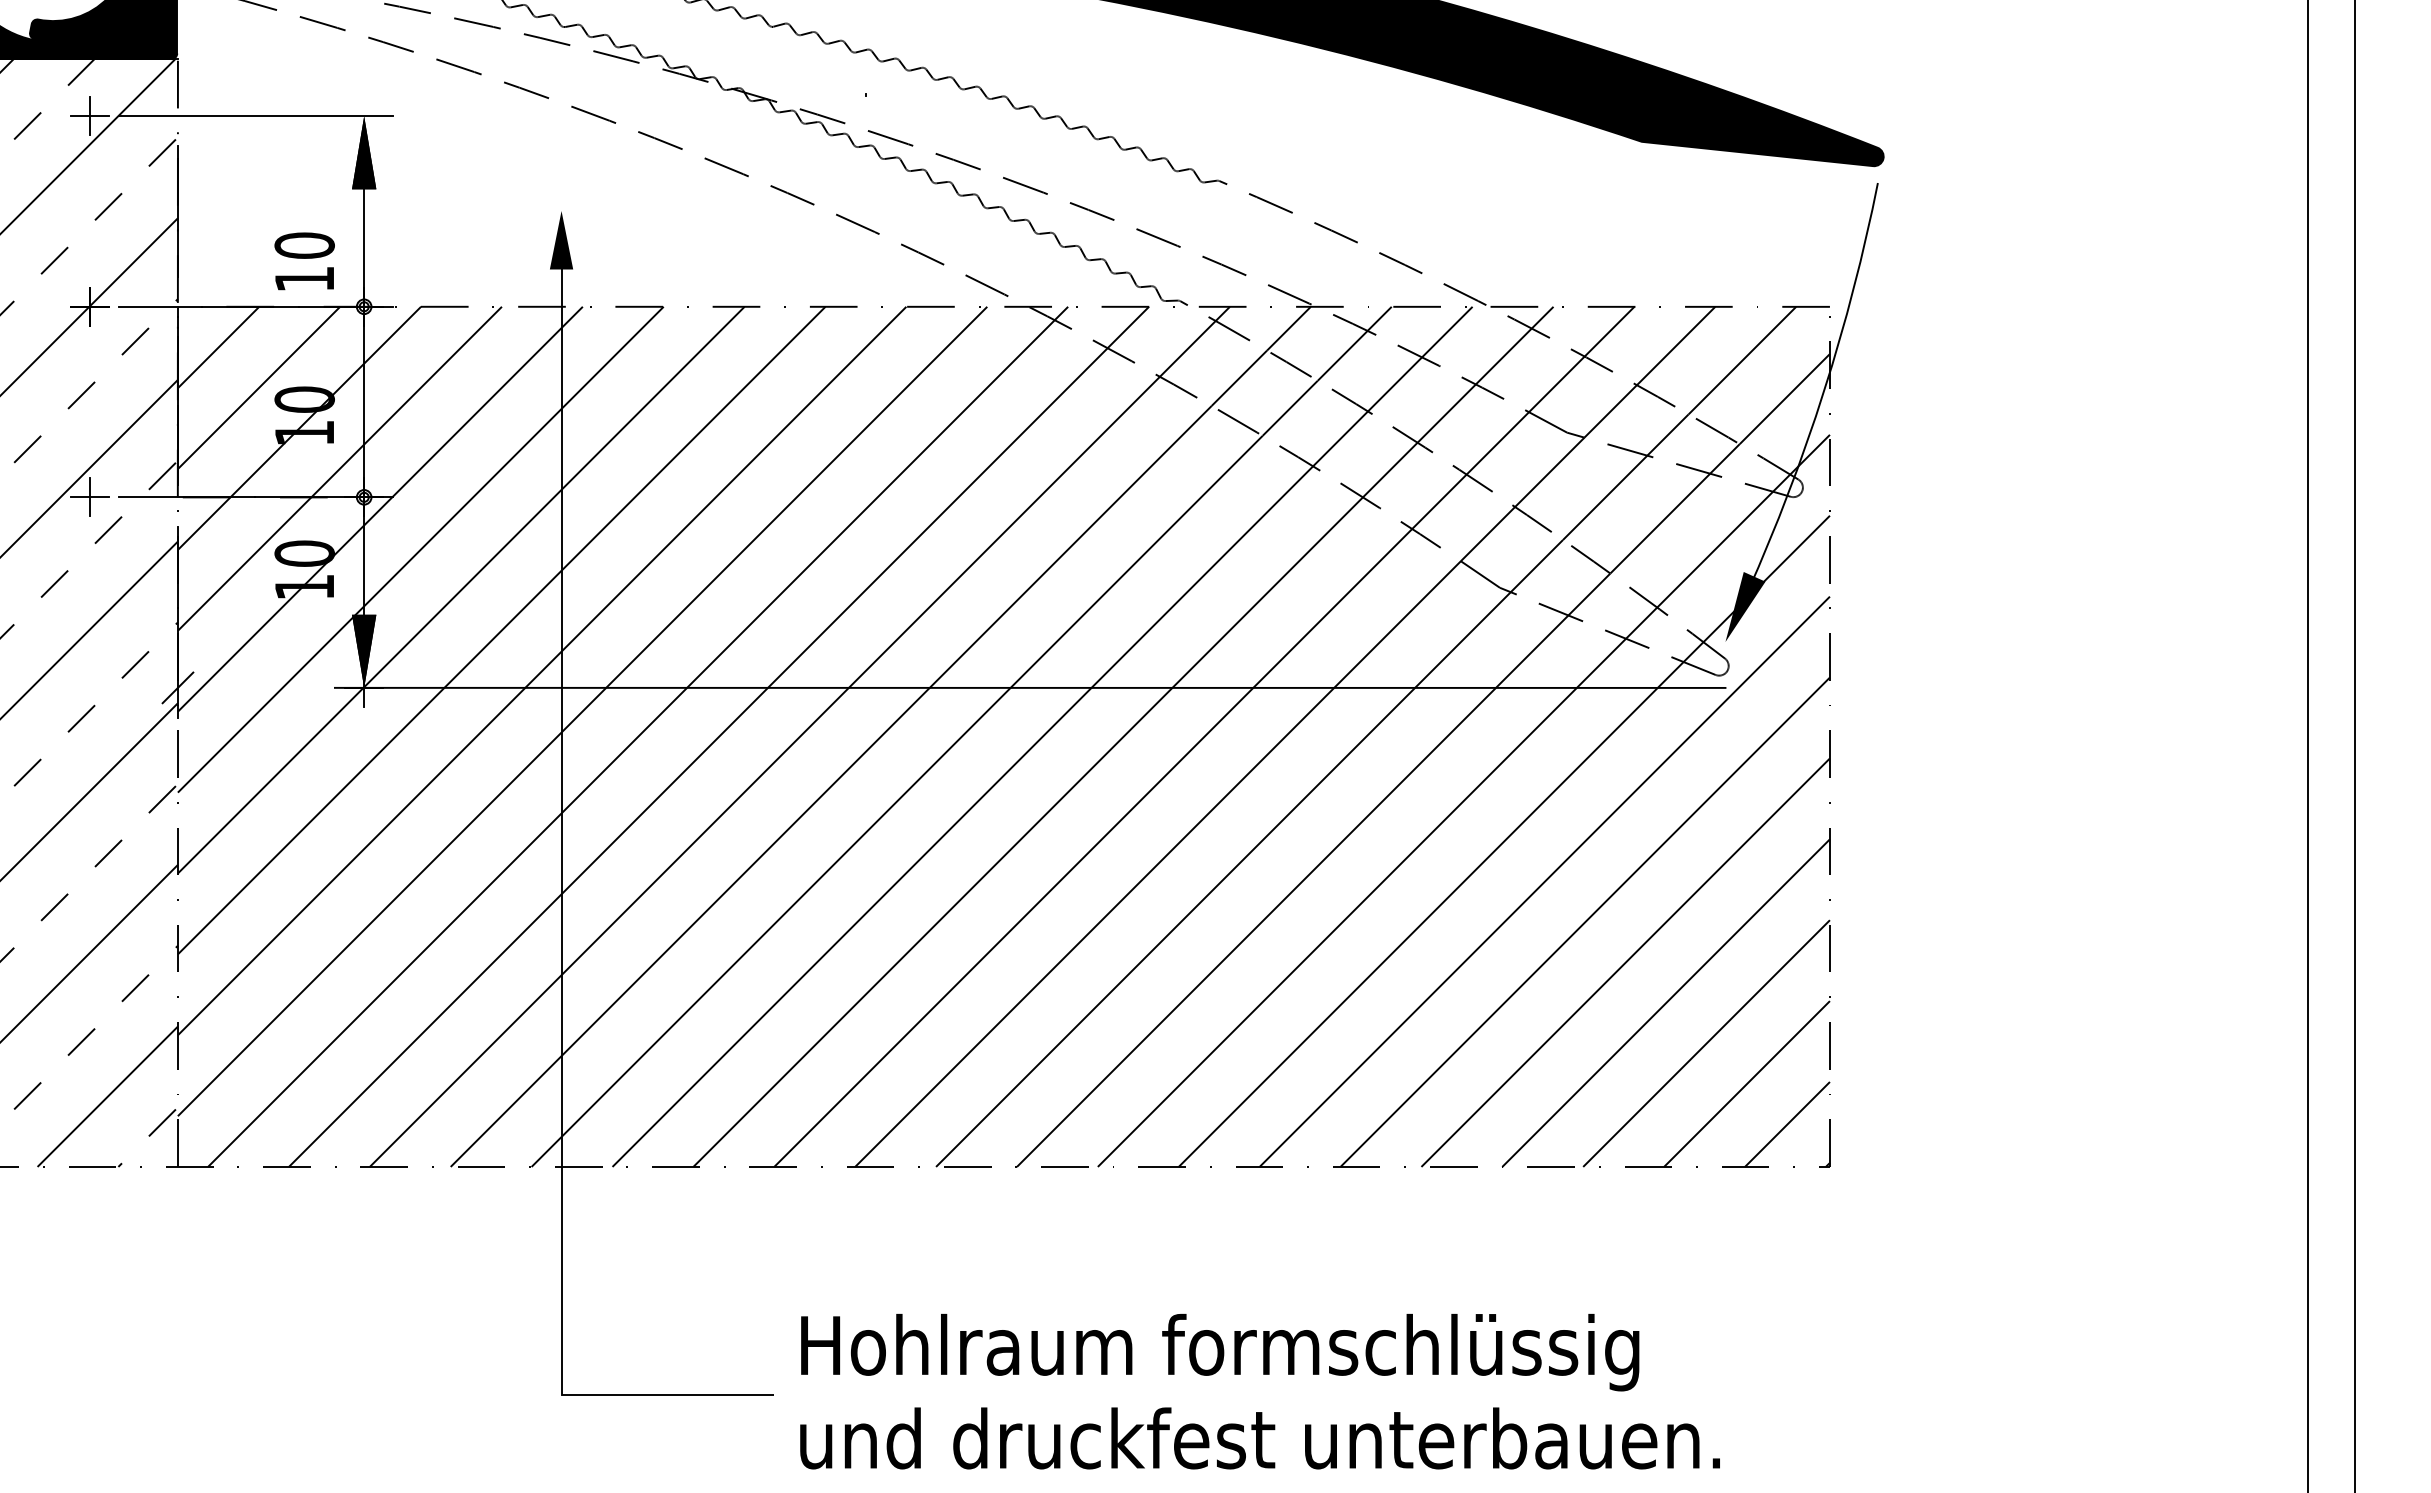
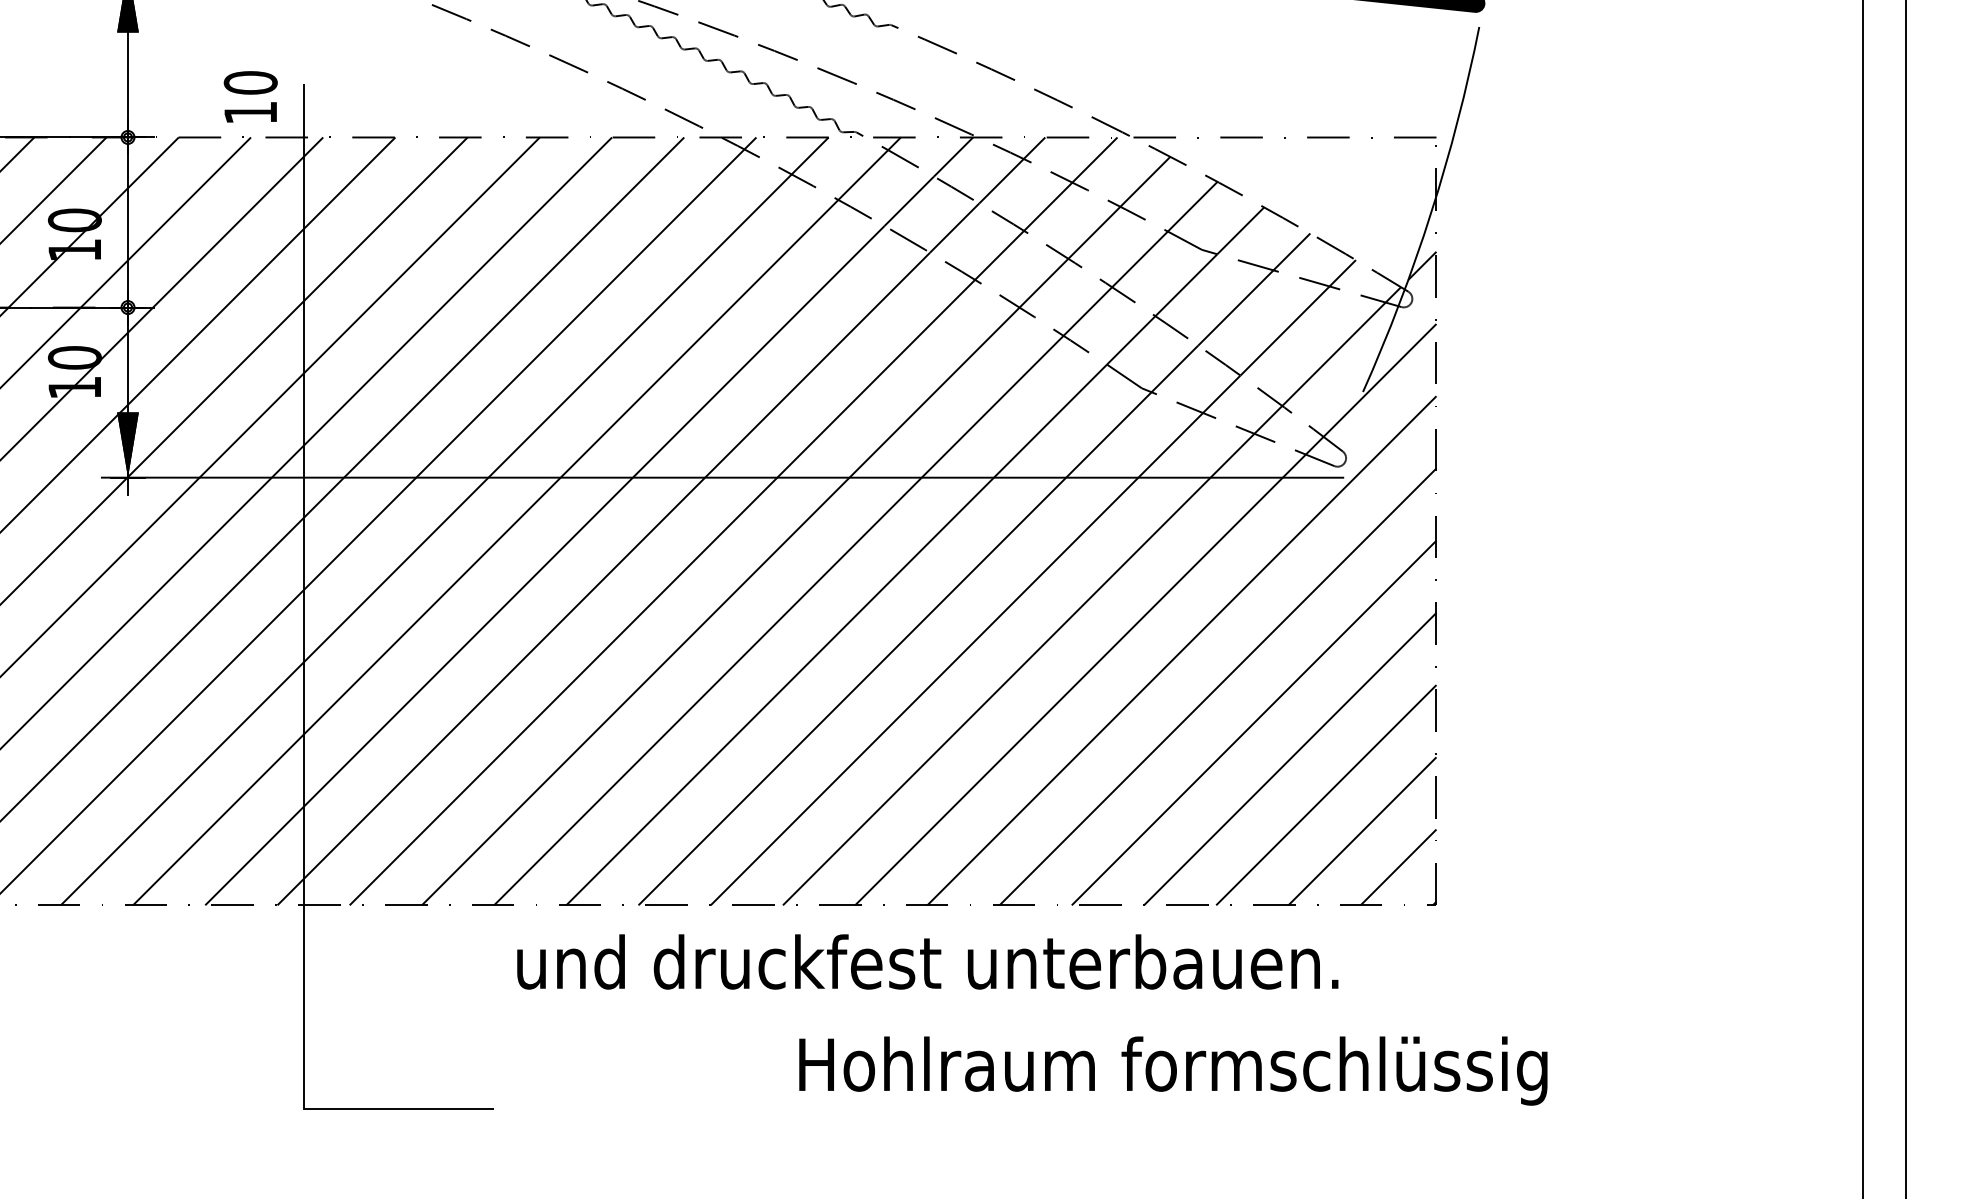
fill: (561, 240) -> (304, 78), removed
text: (304, 261) -> (250, 97), moved
hatch: (1680, 390) -> (1303, 212), removed
fill: (1745, 606) -> (1361, 405), removed
text: (1220, 1352) -> (1173, 1070), moved
text: (1259, 1438) -> (927, 962), moved

